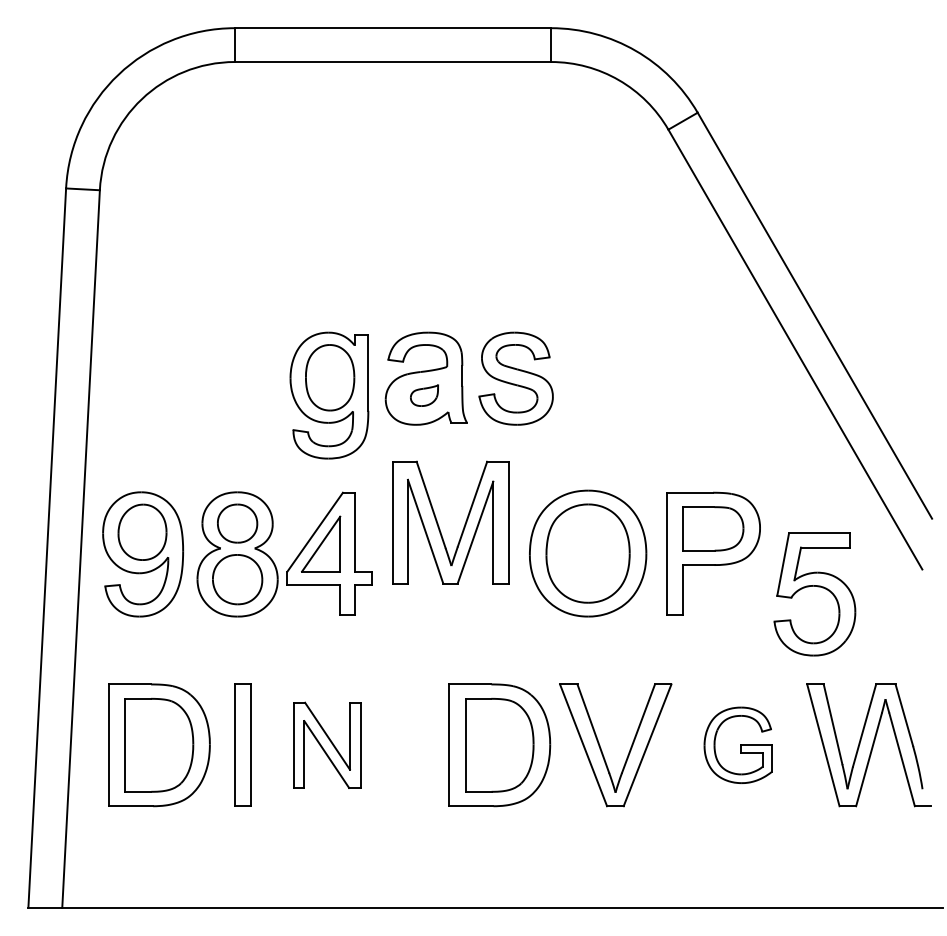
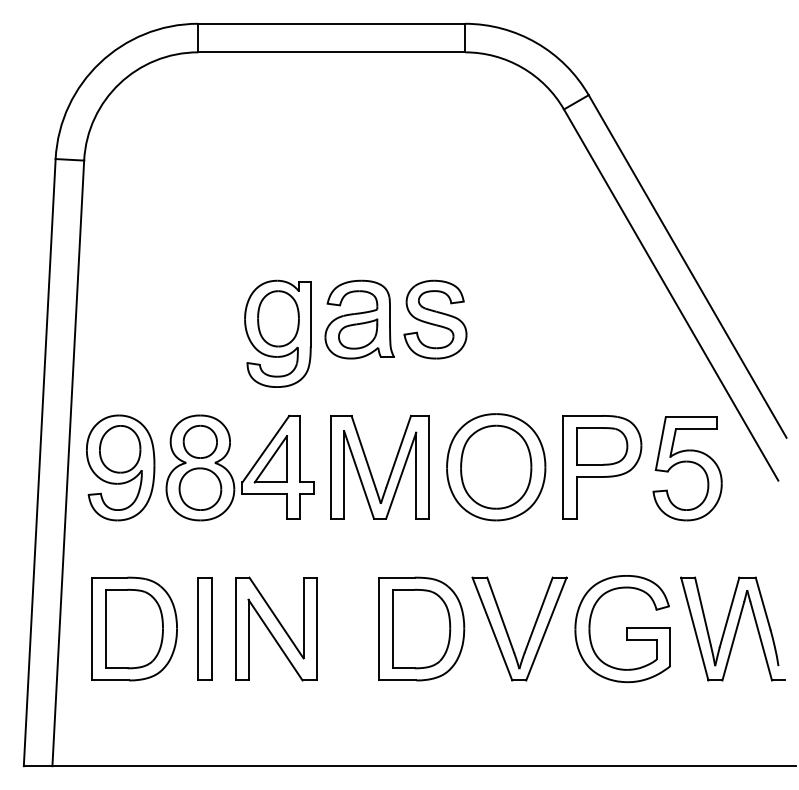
part: (424, 395) -> (358, 333), size x1.67
part: (439, 526) -> (370, 470), moved
part: (814, 586) -> (687, 462), moved
part: (326, 745) -> (275, 629), size x1.43
part: (738, 745) -> (623, 629), size x1.67

